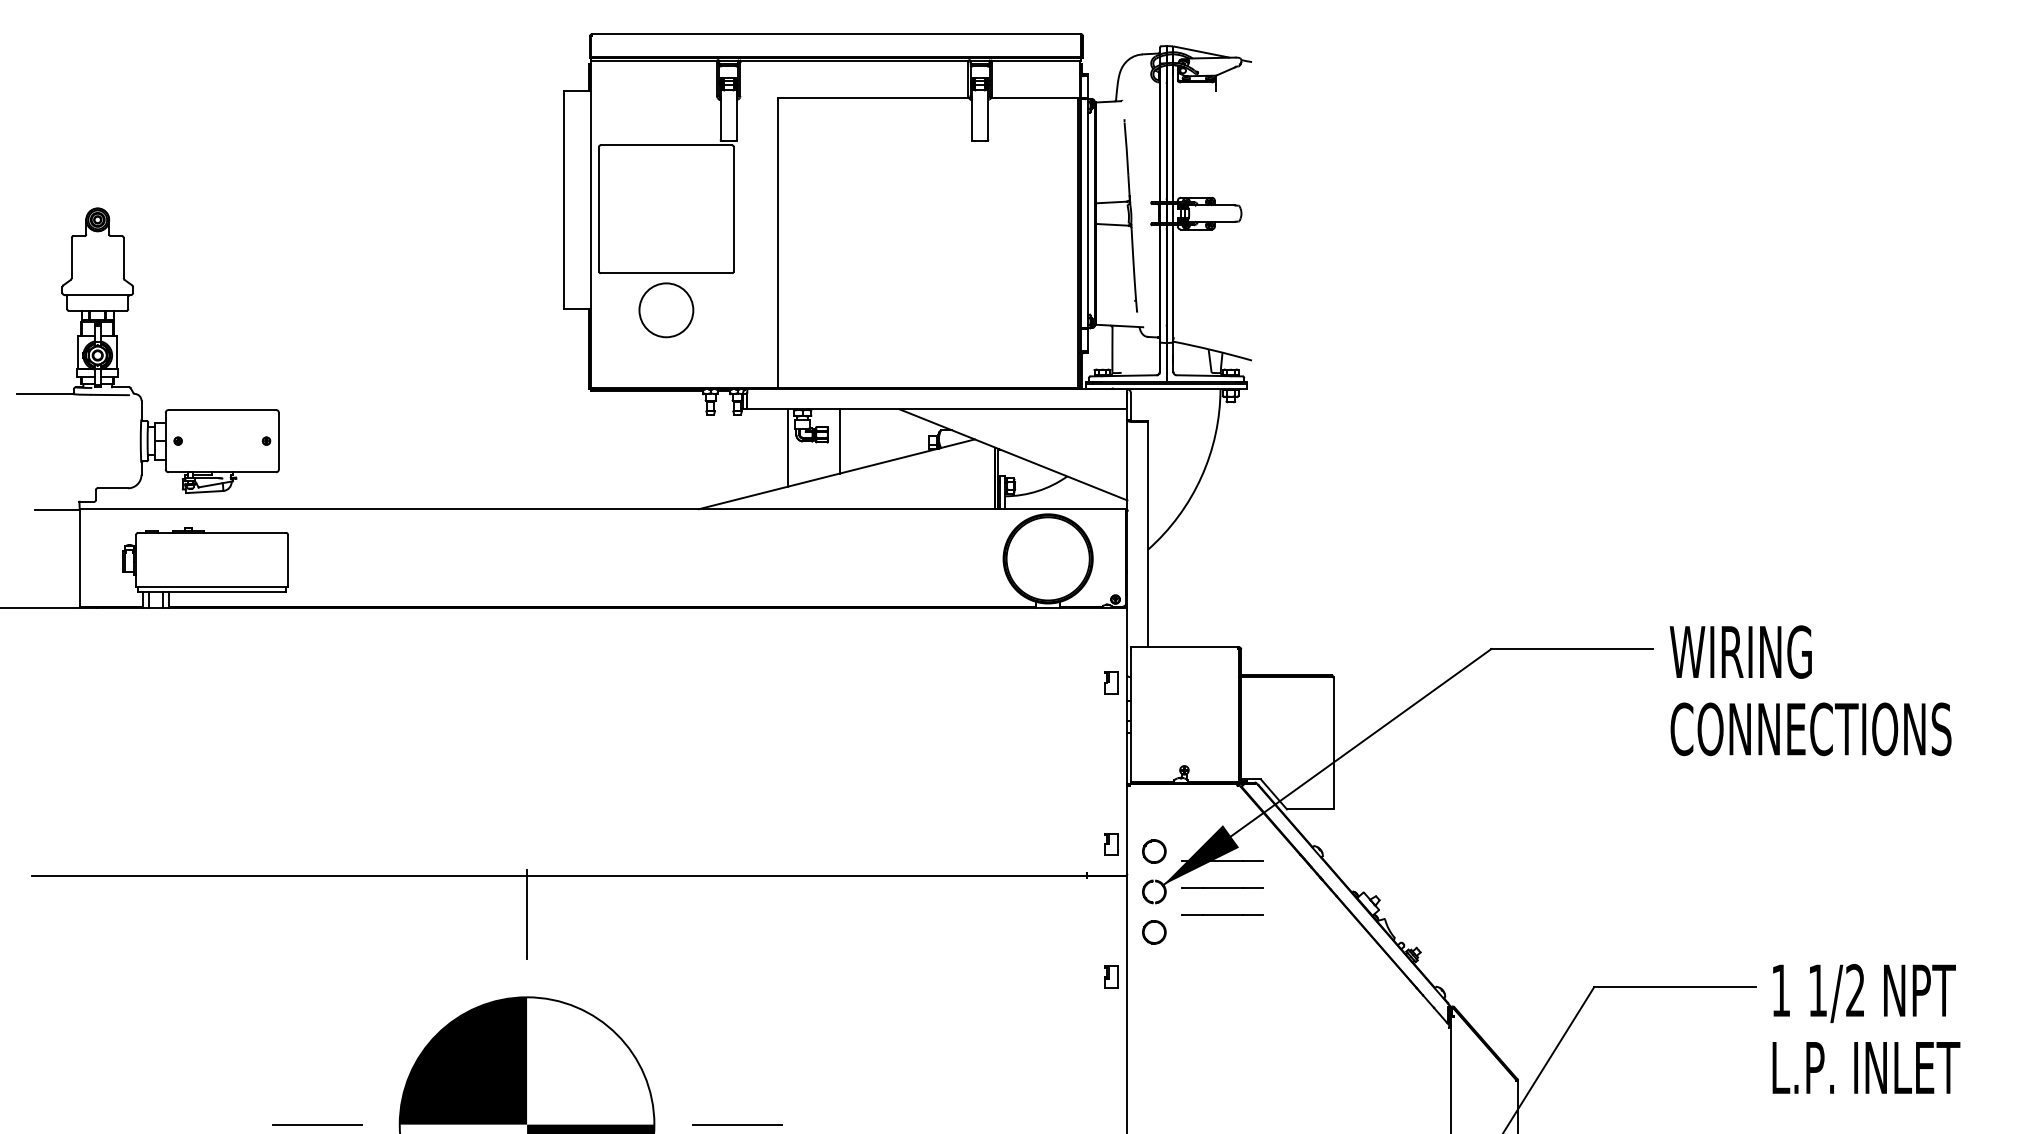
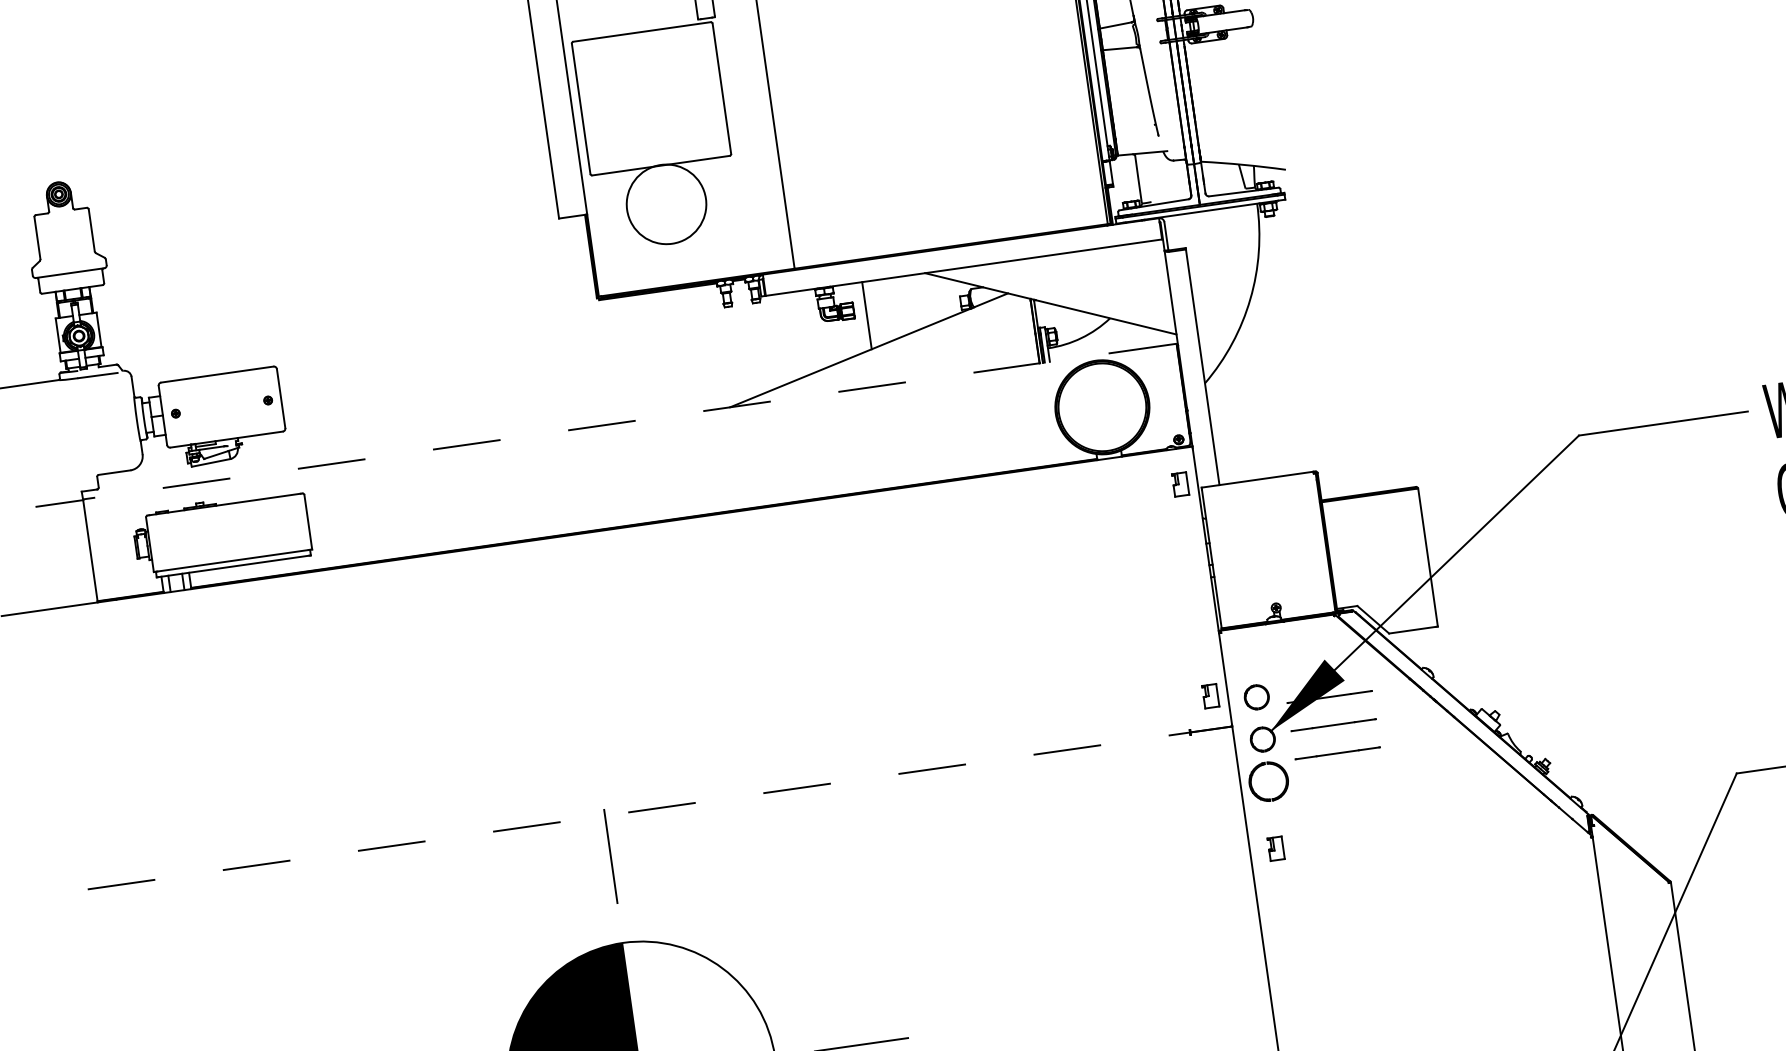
circle: (666, 310) -> (666, 204), size x1.4
line: (788, 447) -> (814, 329), removed
line: (602, 509) -> (629, 421), solid -> dashed
part: (1111, 682) -> (1180, 484), moved
line: (560, 875) -> (639, 810), solid -> dashed
part: (1154, 932) -> (1269, 781), size x1.6
part: (1111, 976) -> (1276, 848), moved

